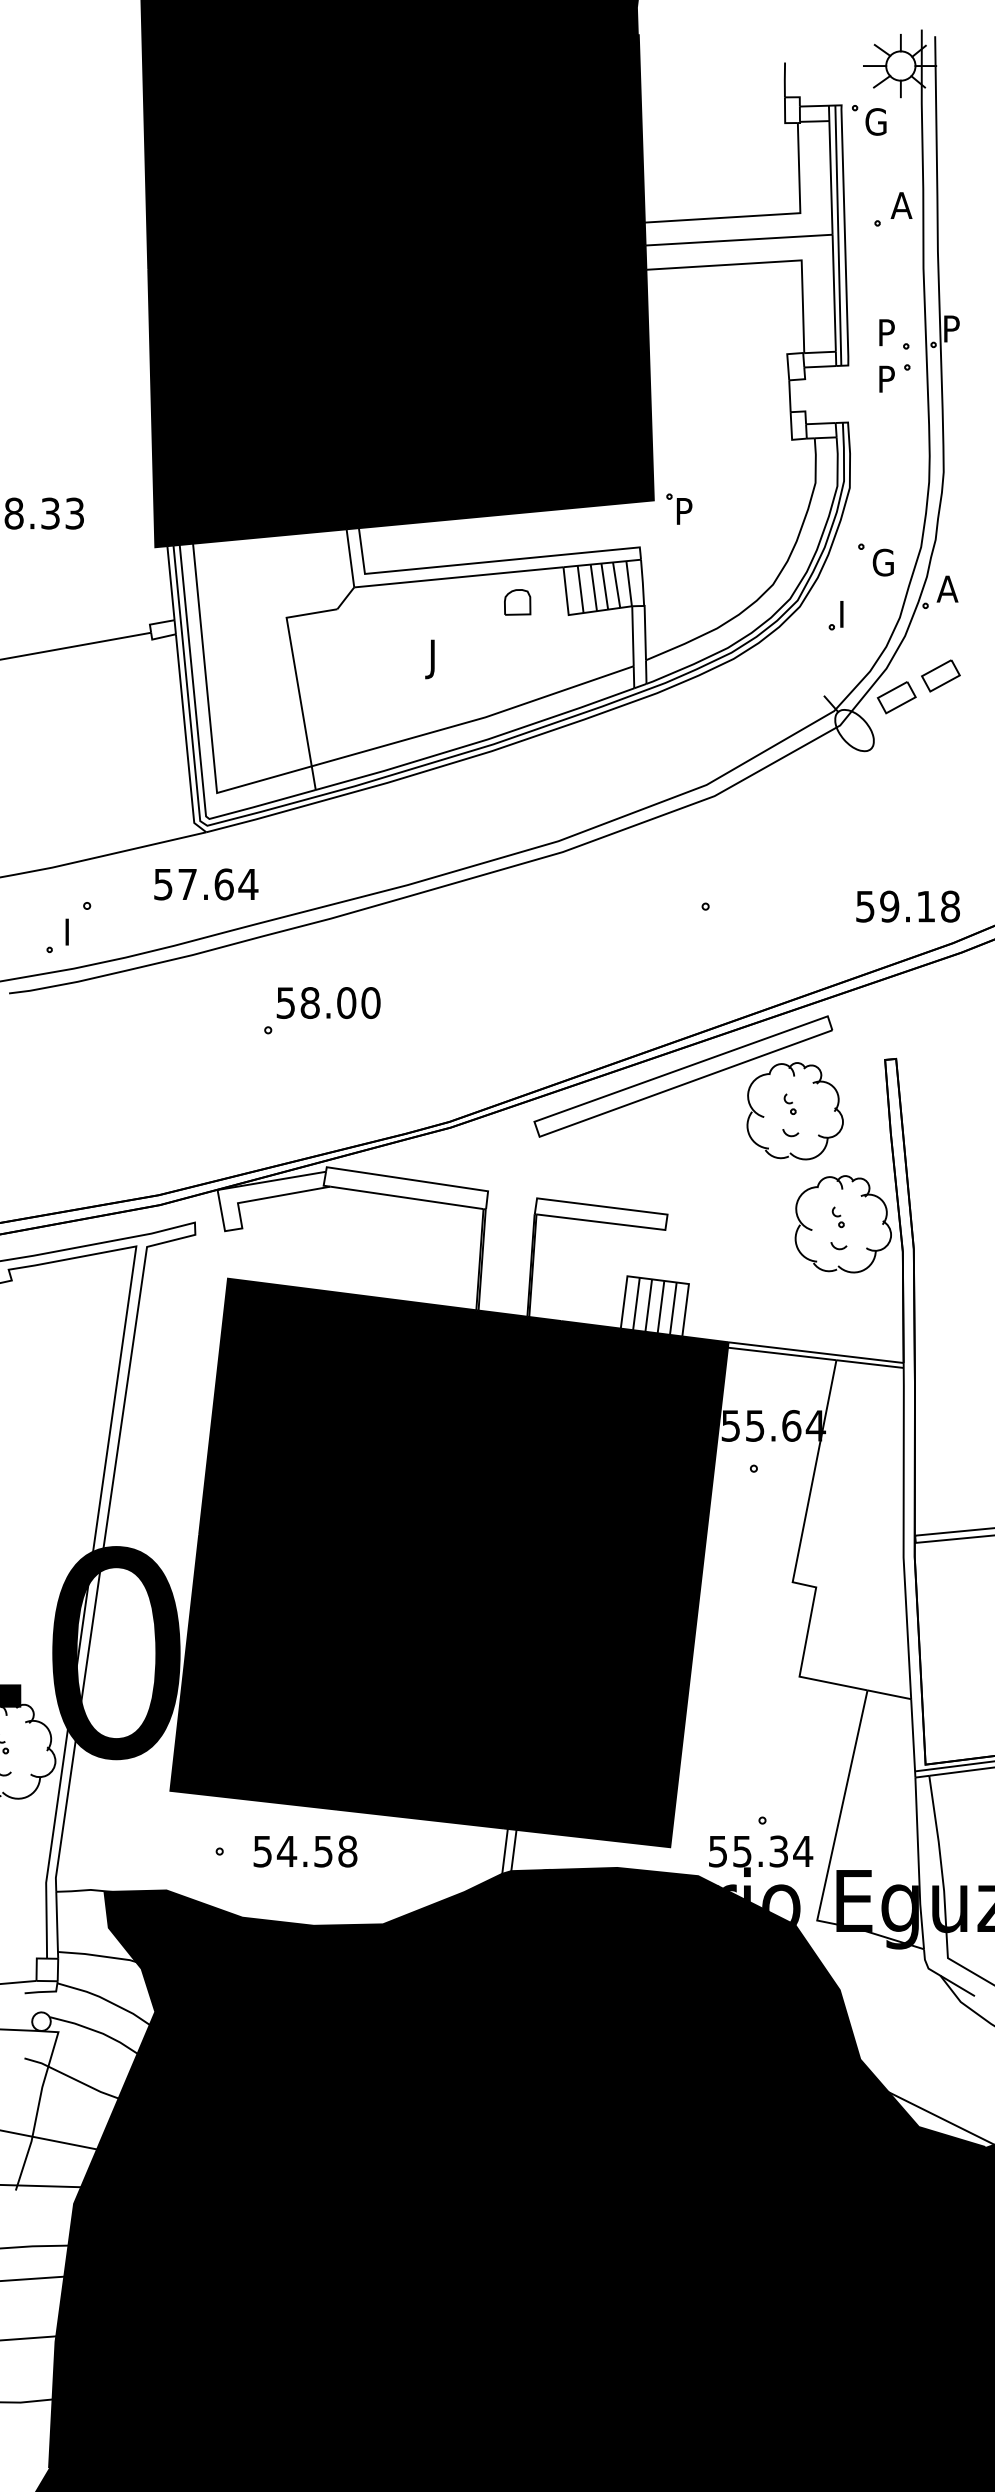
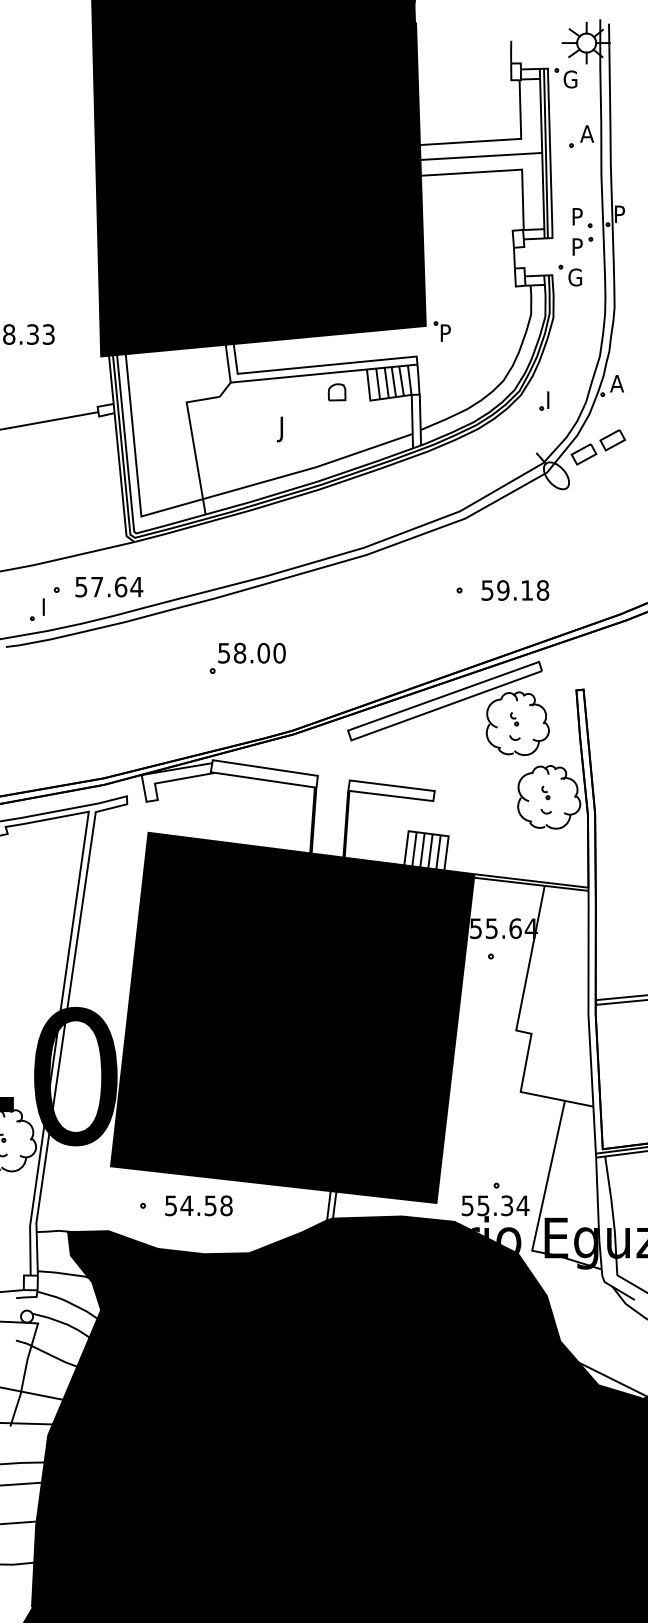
part: (876, 559) -> (570, 275), moved
text: (206, 883) -> (109, 586), moved
text: (908, 906) -> (515, 590), moved
part: (321, 1009) -> (247, 657), moved

